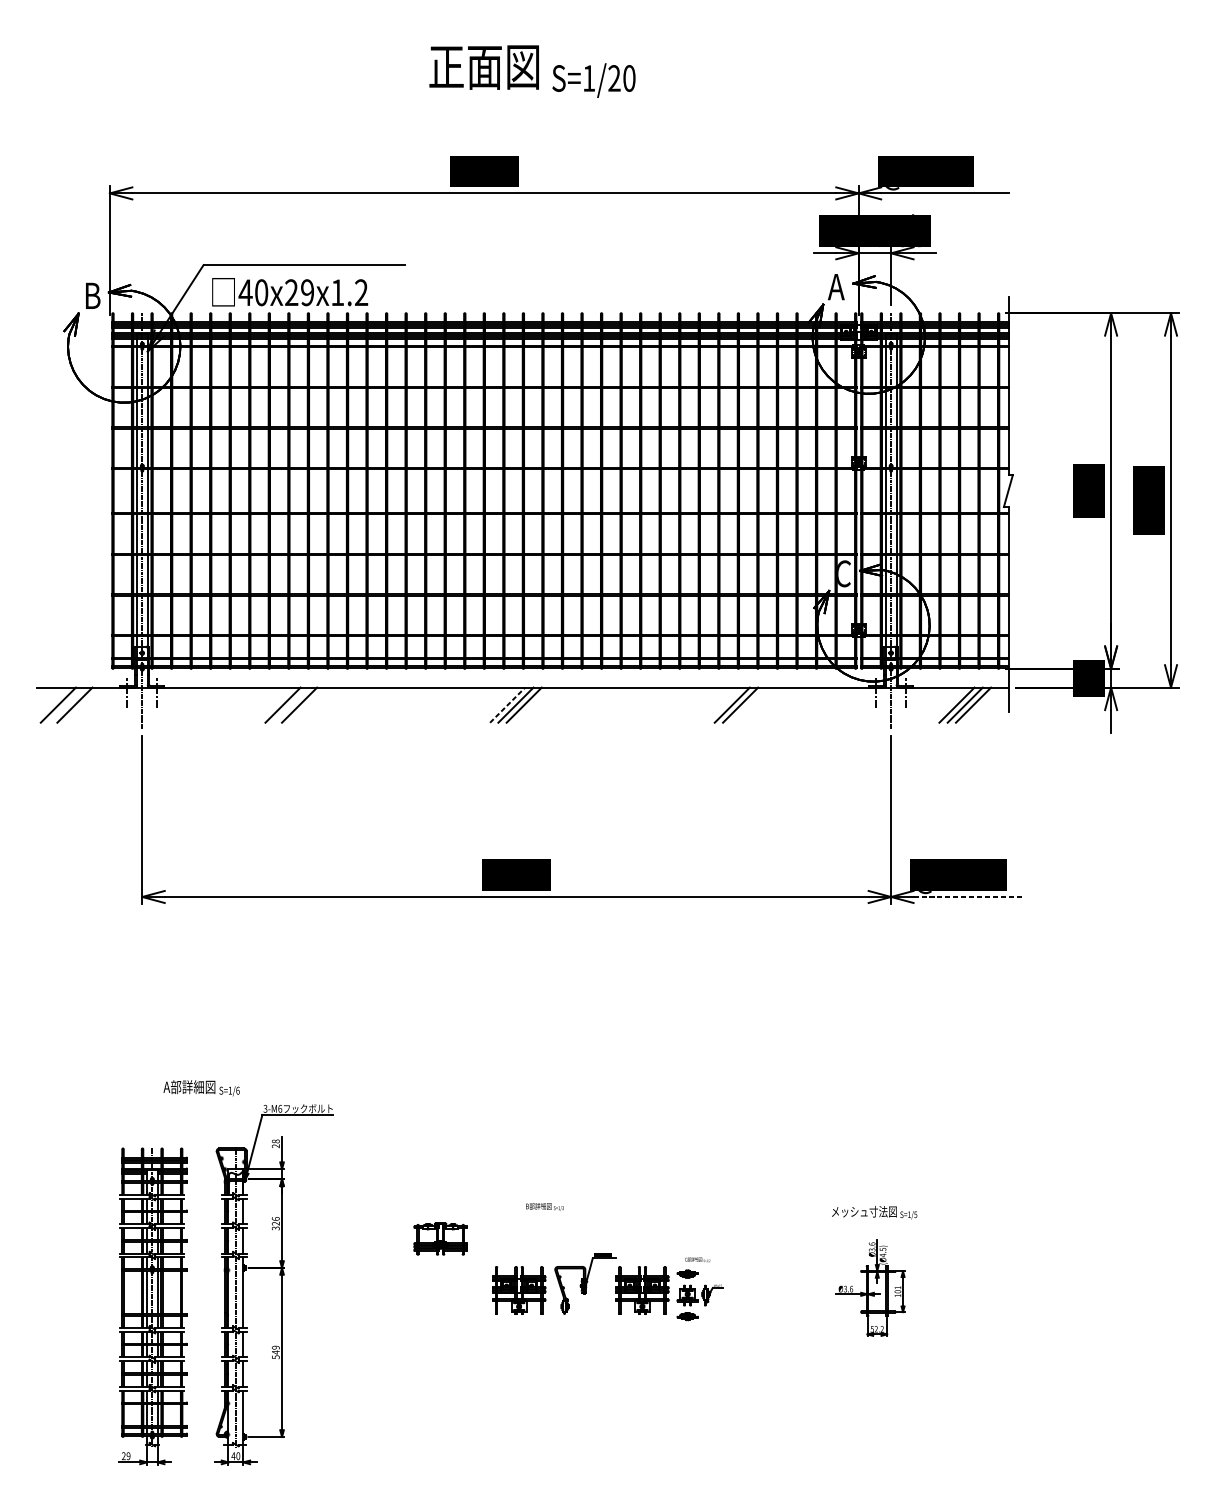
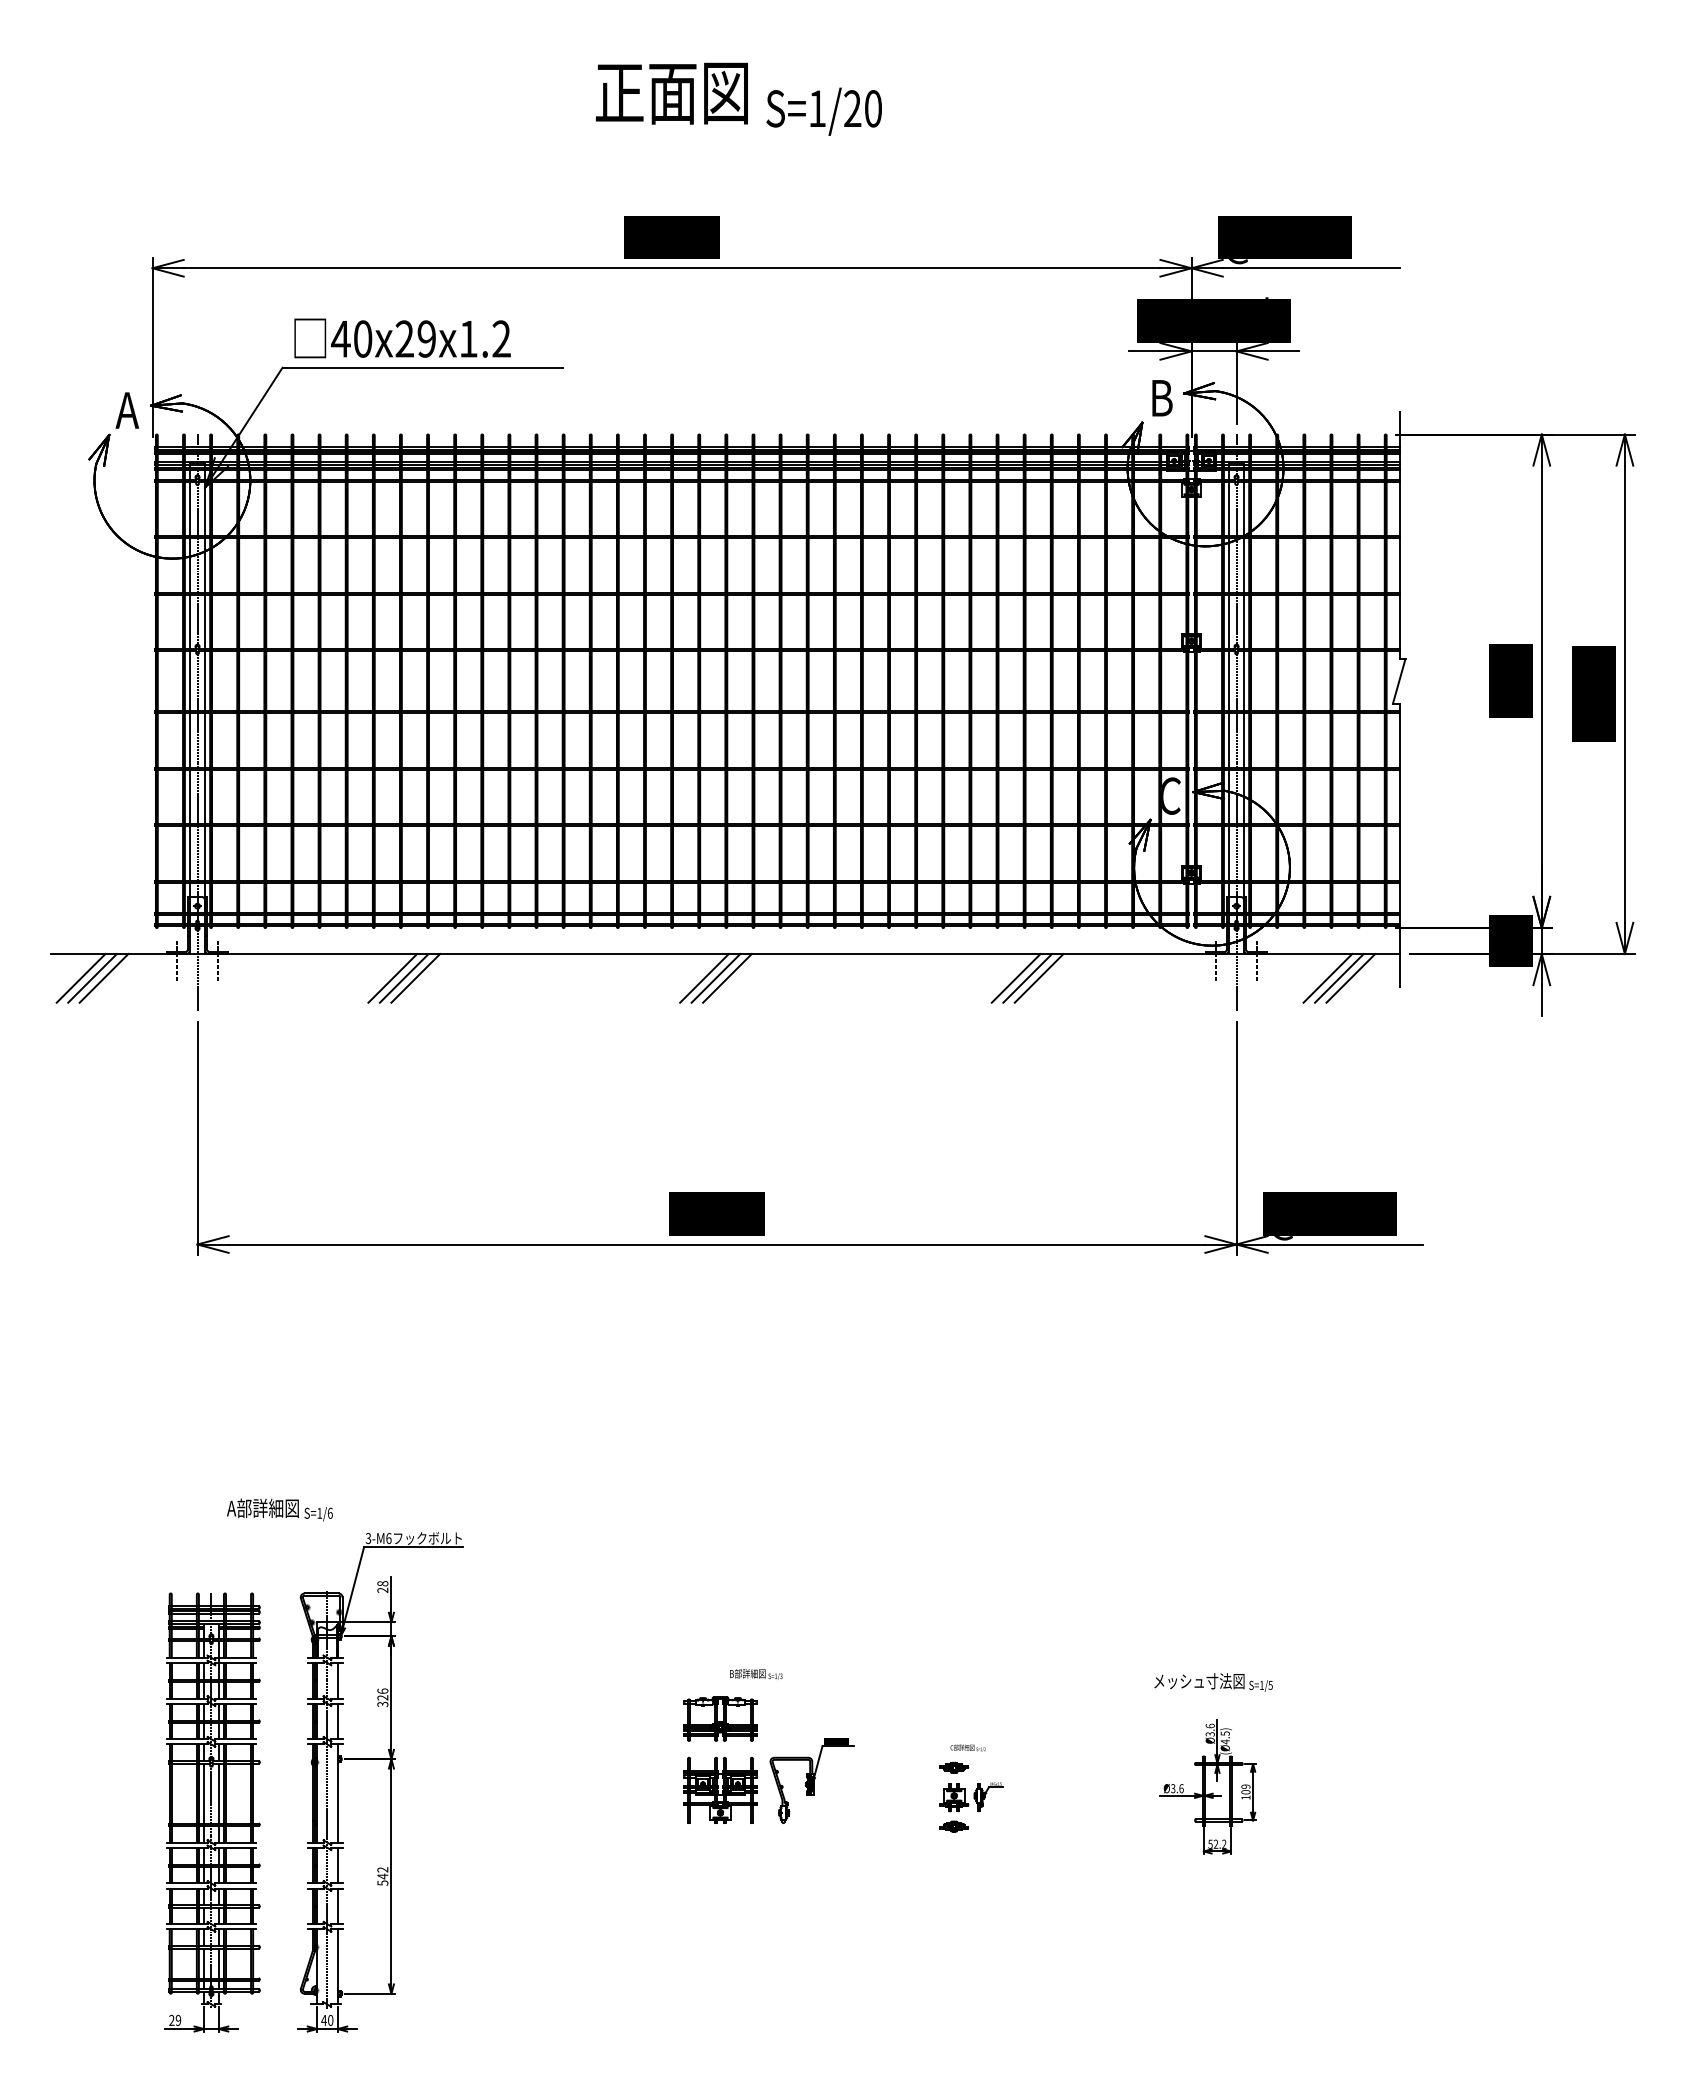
text: (836, 287) -> (1160, 398), A -> B
text: (290, 292) -> (402, 338), moved
text: (91, 295) -> (127, 410), B -> A
line: (66, 705) -> (92, 978), added
line: (290, 705) -> (403, 978), added
line: (507, 705) -> (704, 978), dashed -> solid
line: (748, 705) -> (1038, 978), added
line: (969, 896) -> (1345, 1244), dashed -> solid
part: (440, 1238) -> (720, 1718), moved
text: (897, 1287) -> (1245, 1786), 101 -> 109
part: (642, 1289) -> (891, 1789), removed
text: (276, 1347) -> (383, 1869), 549 -> 542

